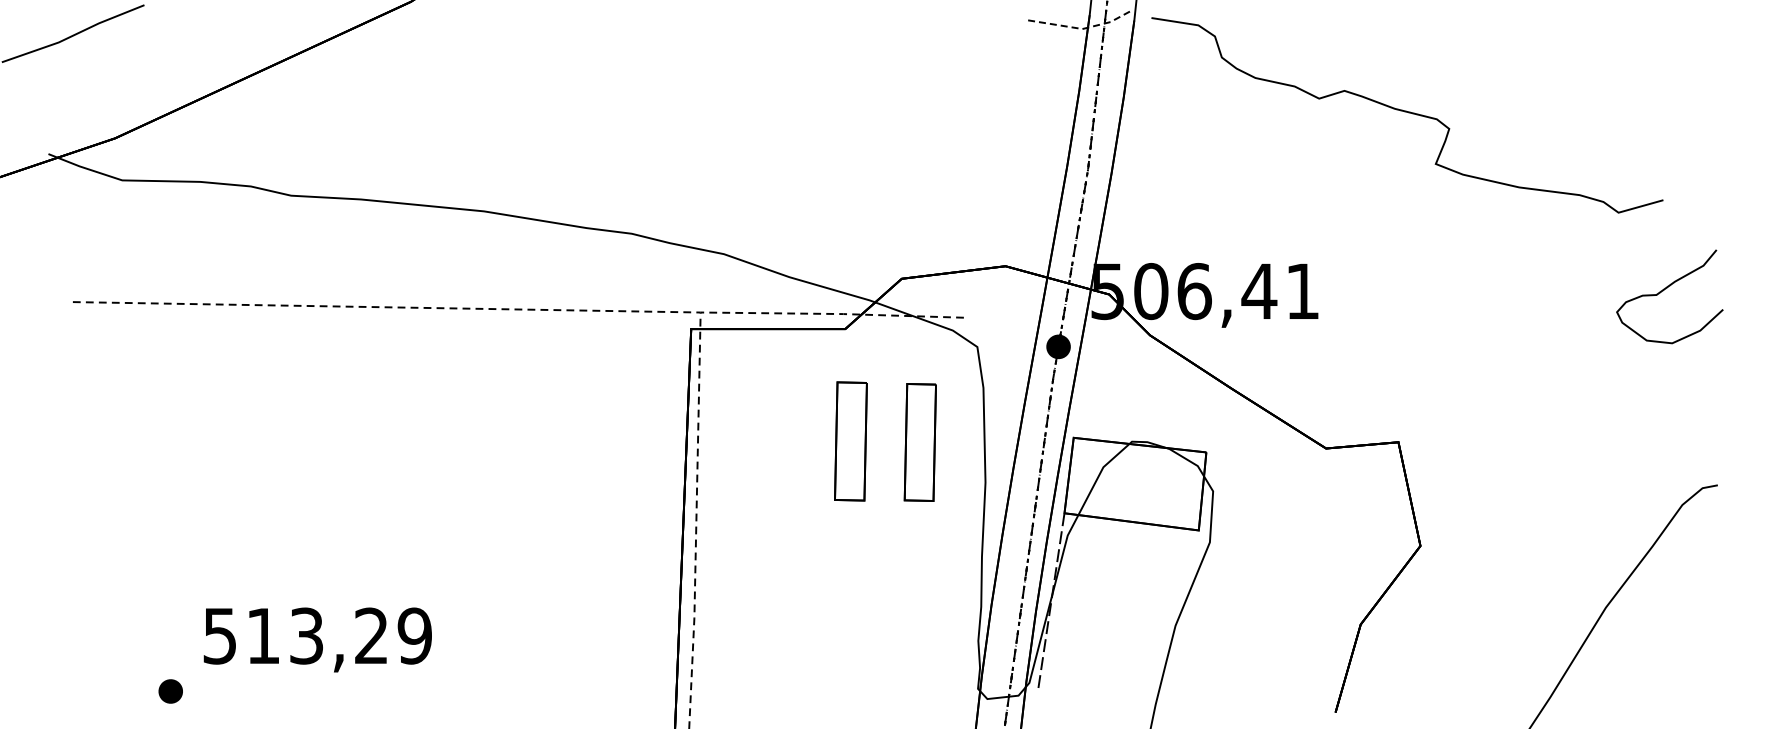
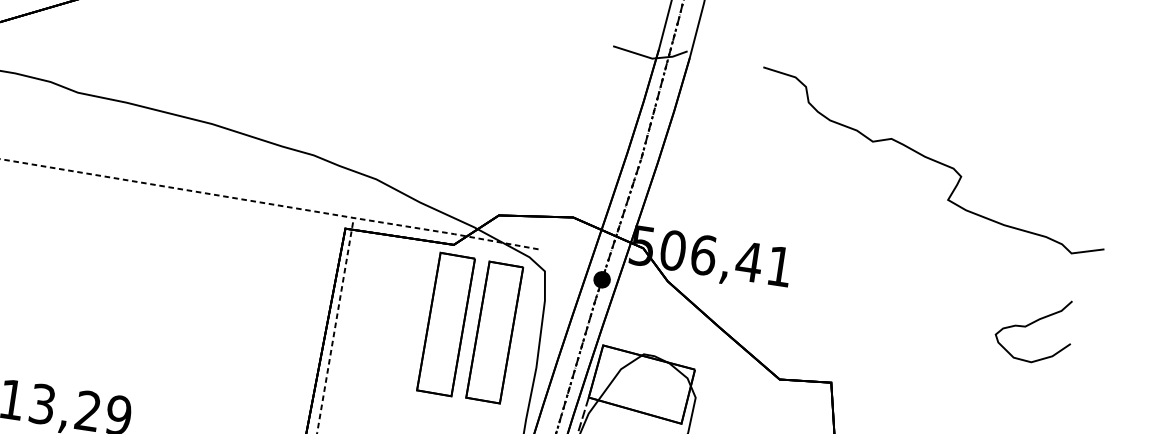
line: (1080, 28) -> (651, 58), dashed -> solid
curve: (1408, 113) -> (934, 161), moved
curve: (1664, 290) -> (1031, 324), moved
part: (850, 441) -> (445, 324), size x1.67
part: (920, 442) -> (494, 332), size x1.67

